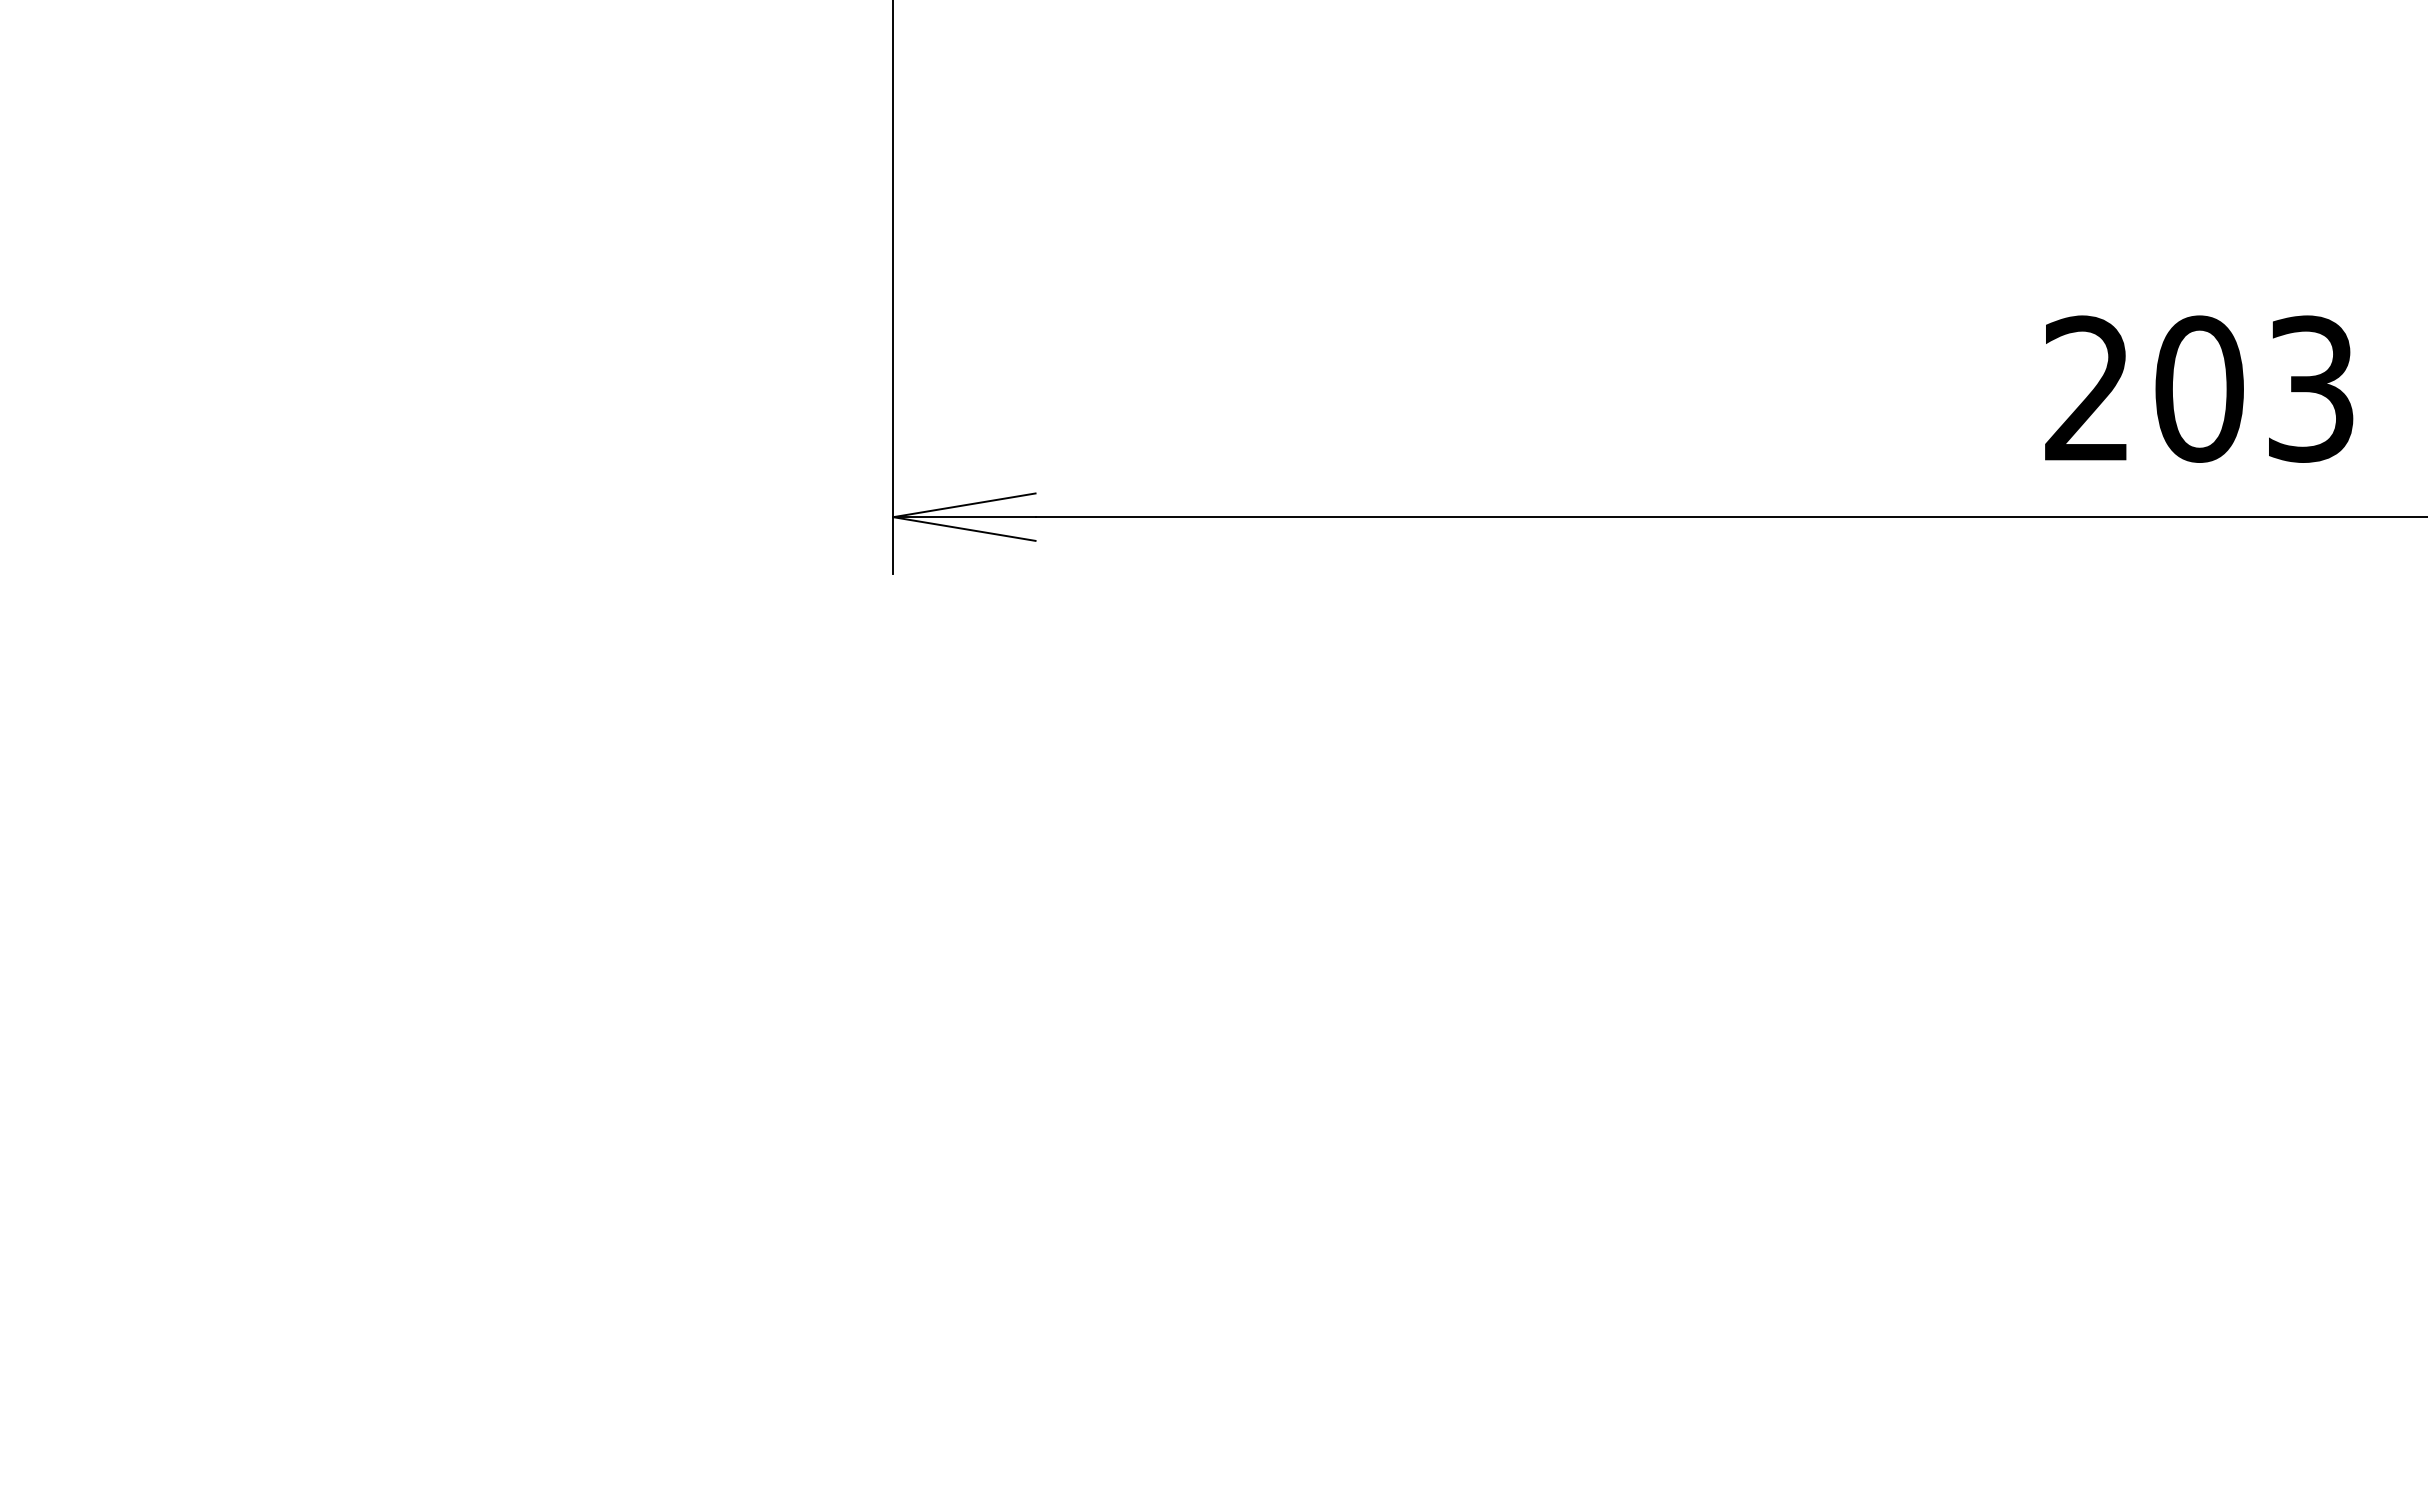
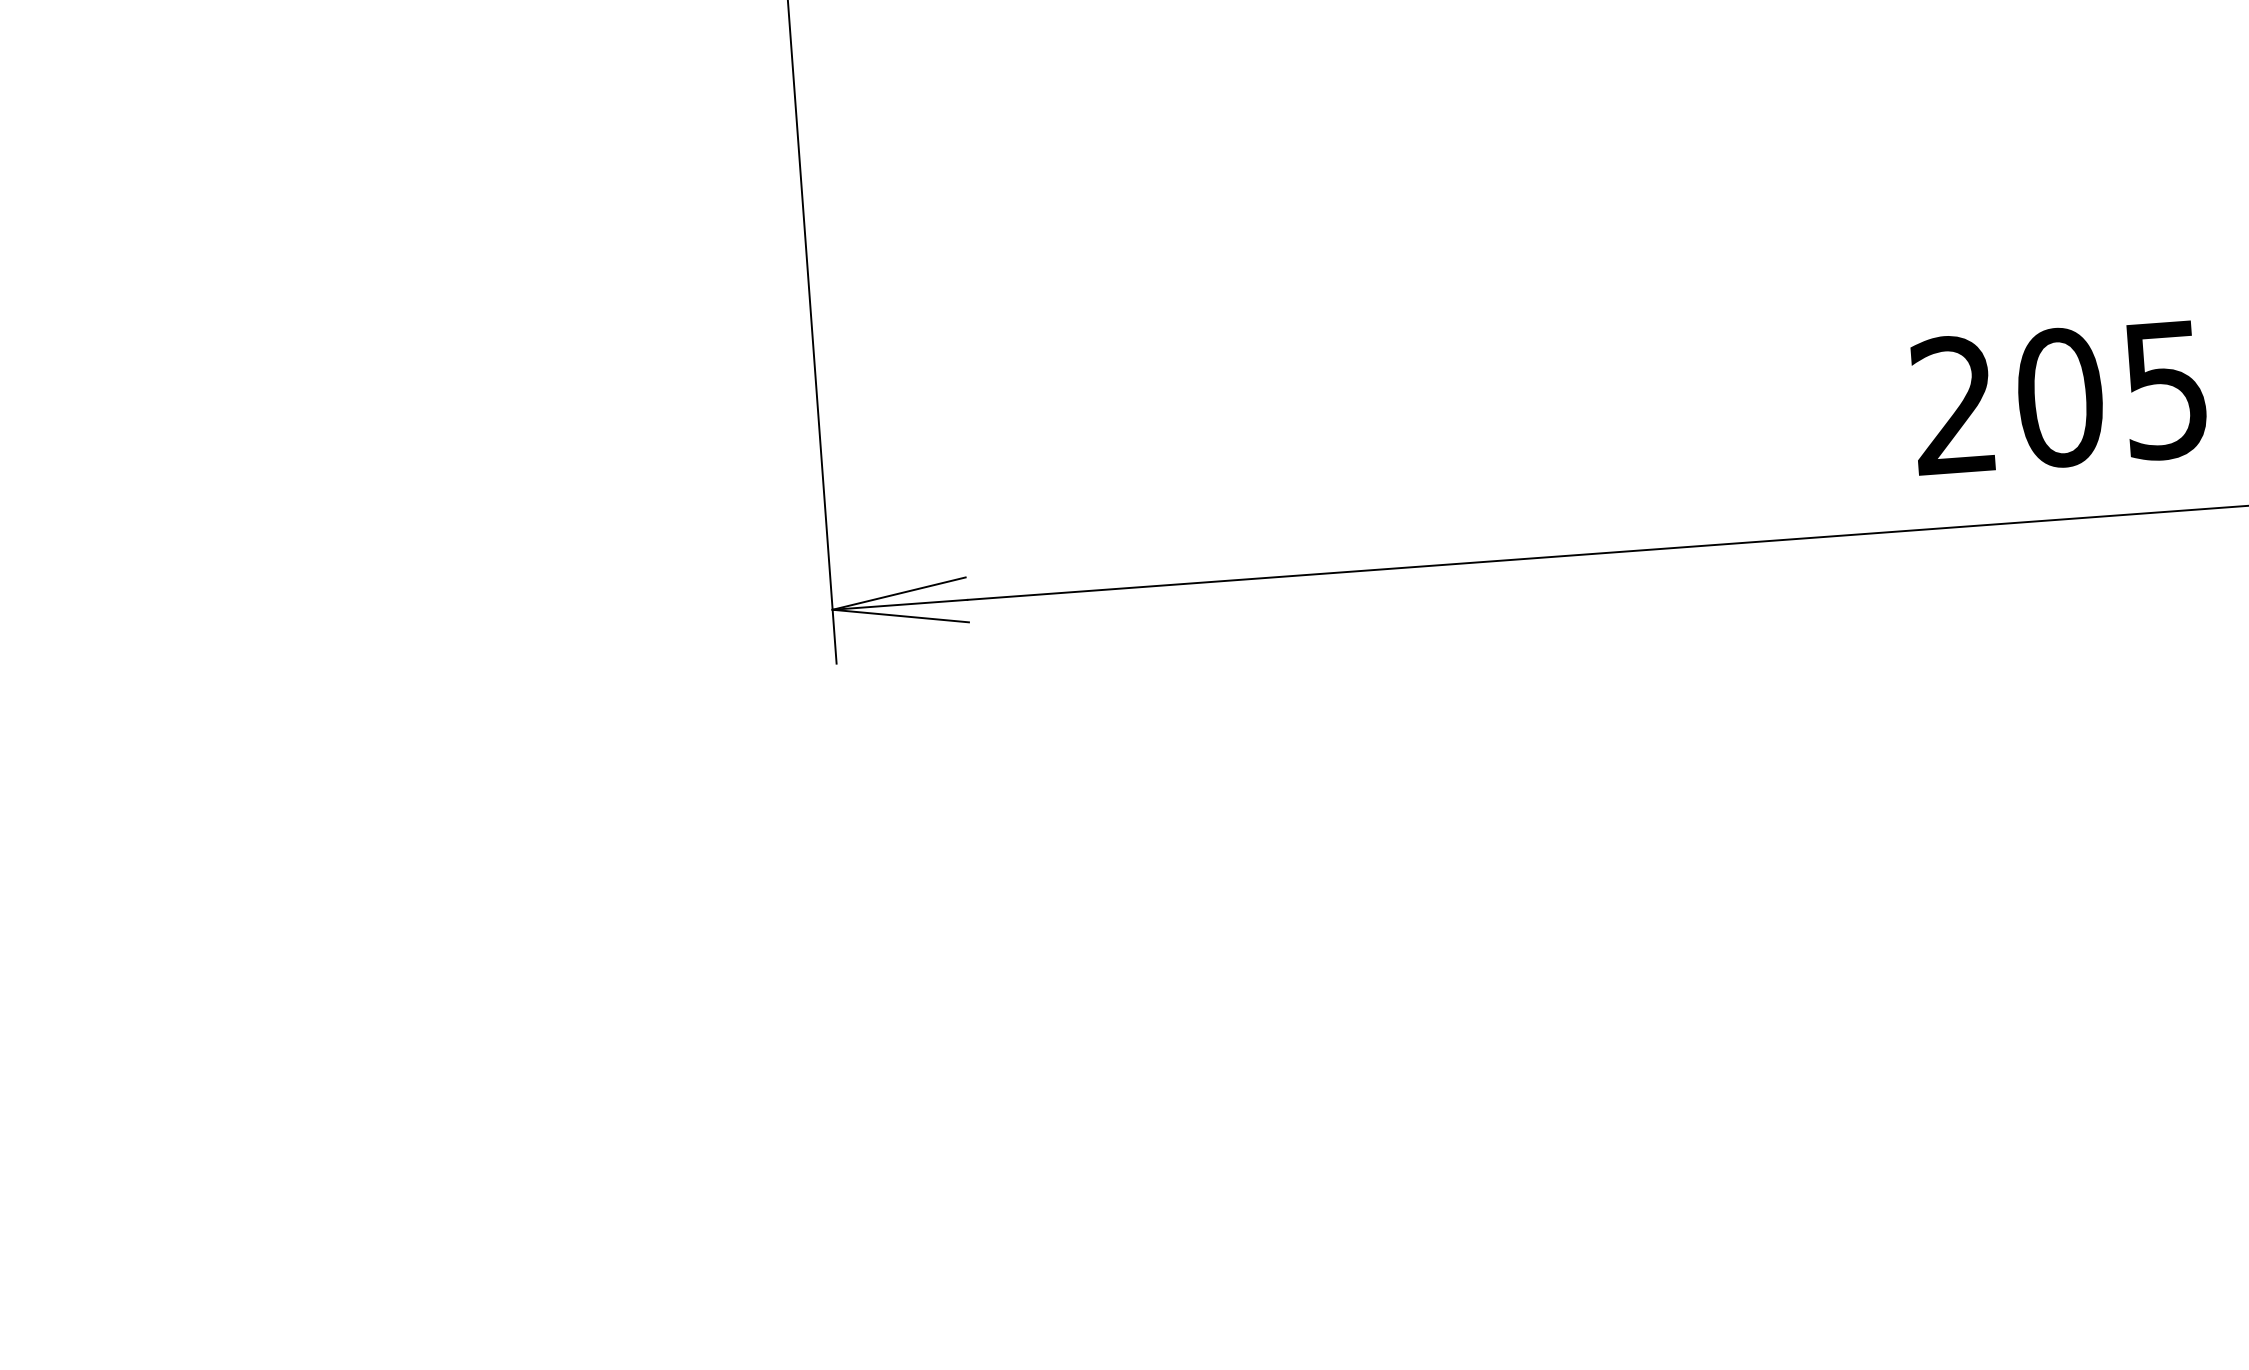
text: (2311, 388) -> (2166, 389), 203 -> 205

